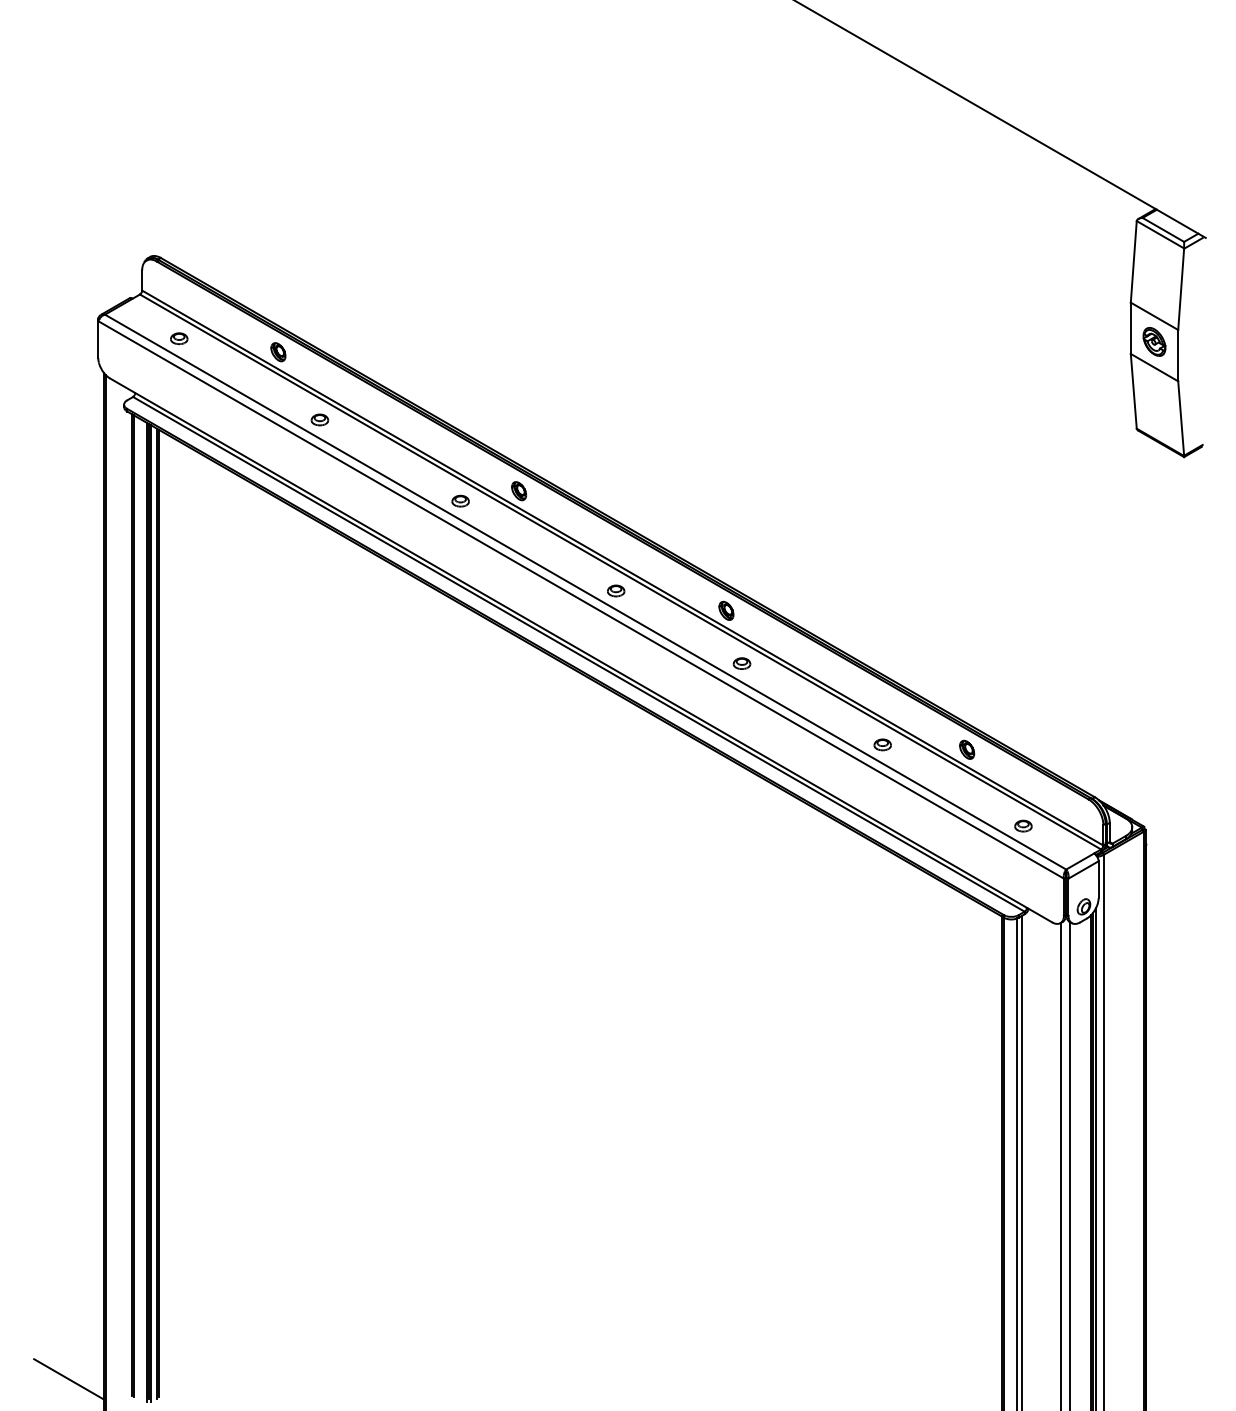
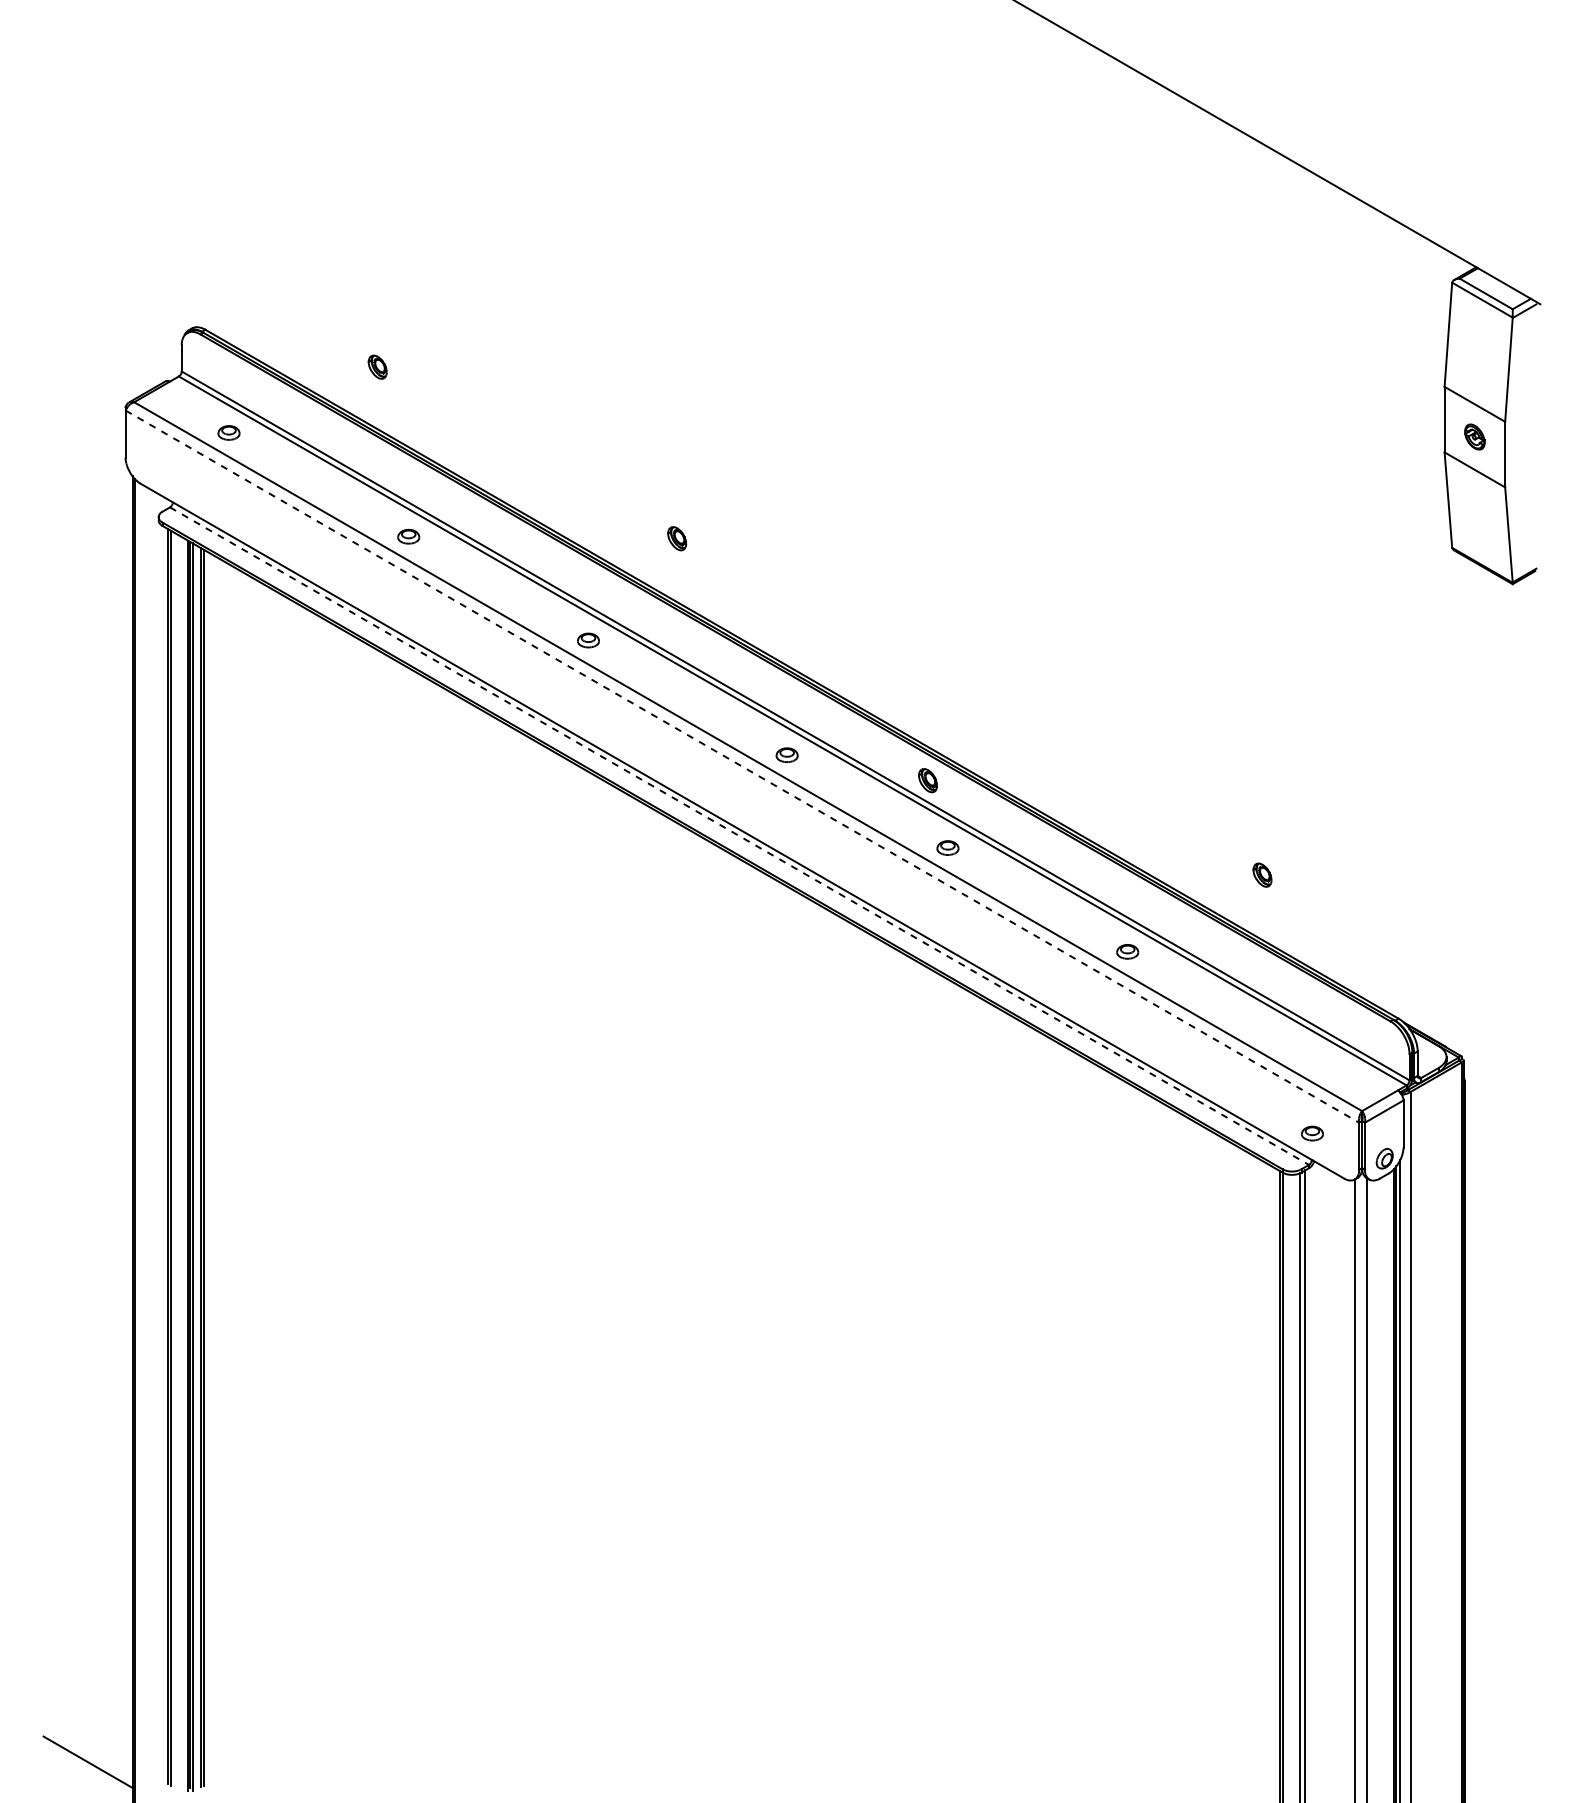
part: (1154, 341) -> (1474, 436), size x0.7
part: (278, 351) -> (377, 366), moved
part: (519, 491) -> (677, 538), moved
line: (581, 599) -> (742, 766), solid -> dashed
line: (578, 654) -> (739, 836), solid -> dashed
part: (967, 749) -> (1262, 874), moved
part: (1023, 826) -> (1312, 1133), moved

